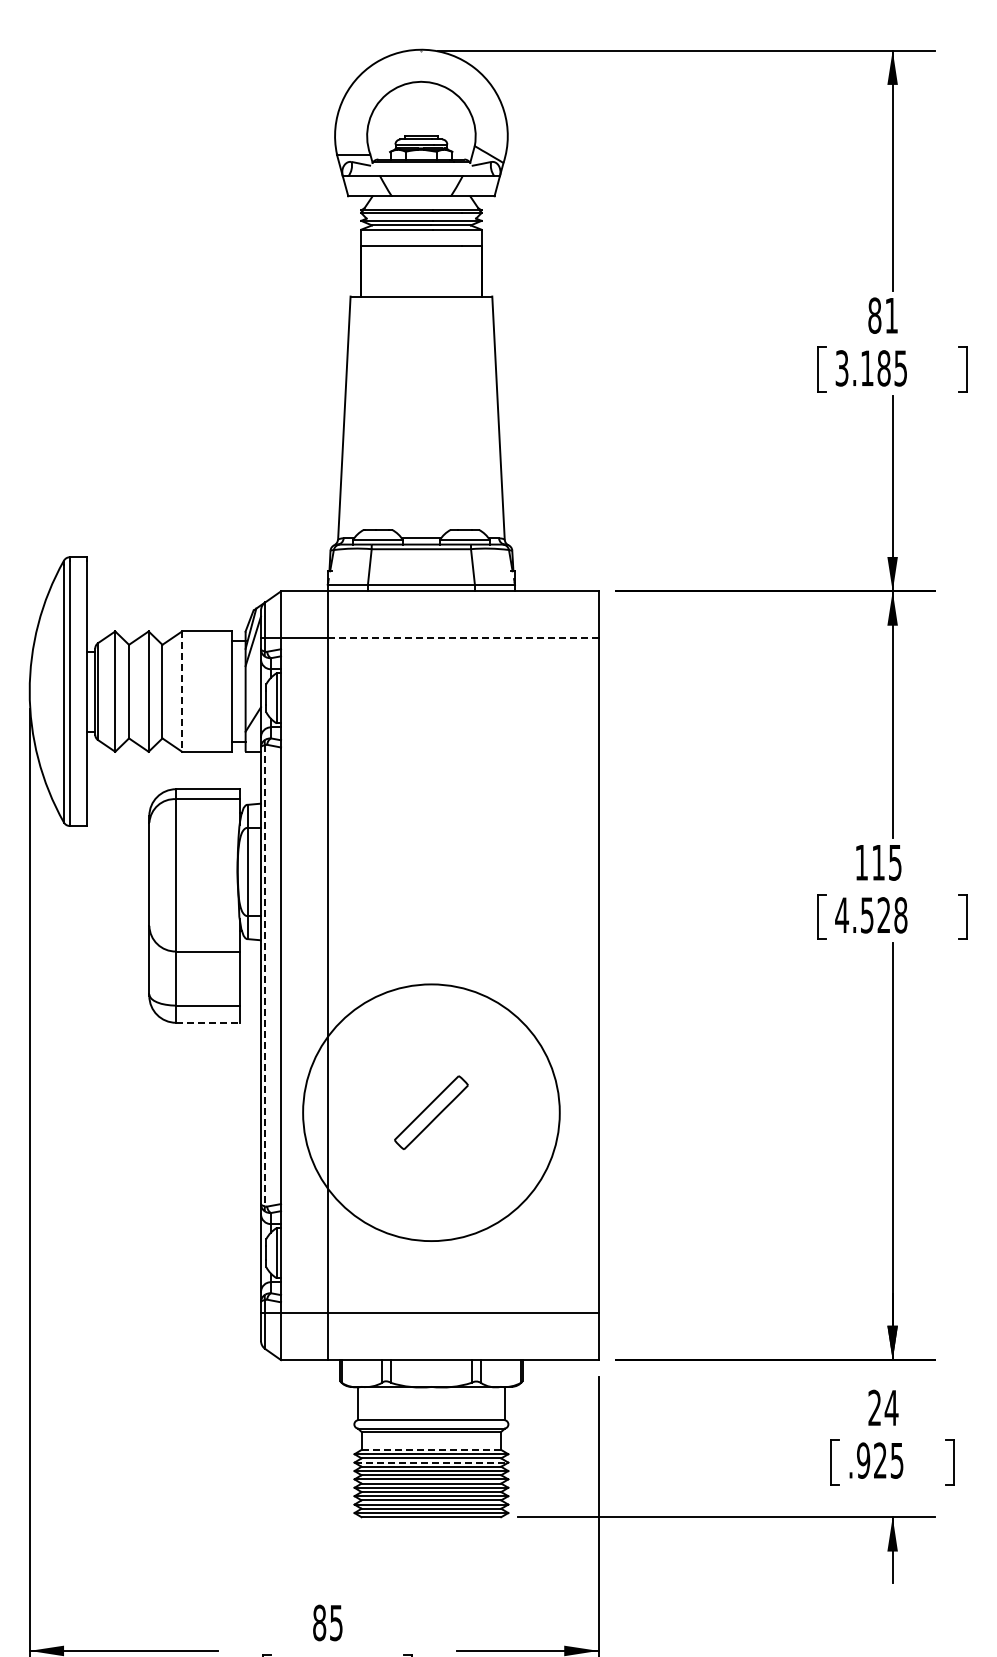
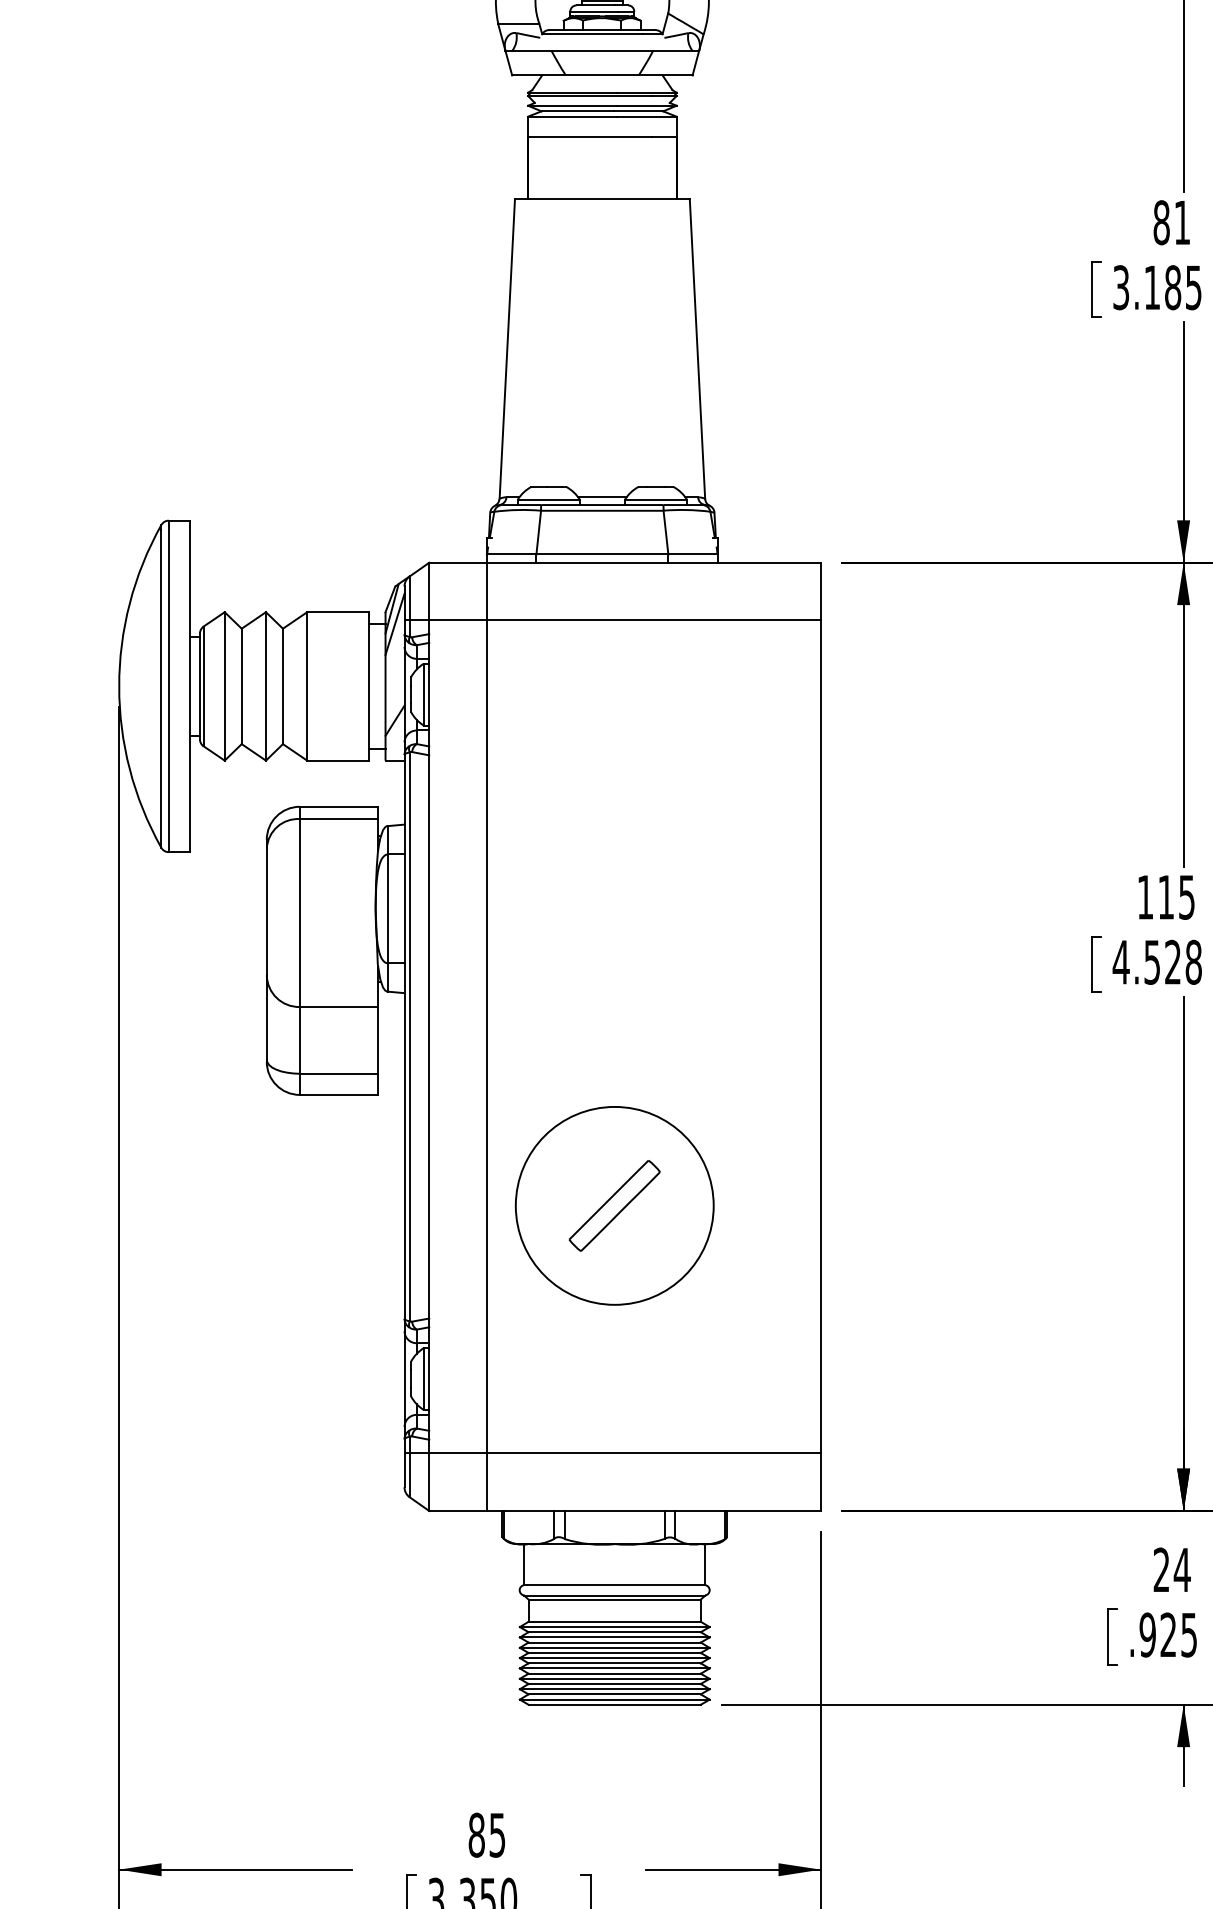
line: (462, 638) -> (653, 620), dashed -> solid
line: (182, 692) -> (307, 687), dashed -> solid
line: (265, 975) -> (410, 1036), dashed -> solid
line: (207, 1022) -> (338, 1094), dashed -> solid
circle: (431, 1112) -> (614, 1205), size x0.62
line: (431, 1449) -> (614, 1621), dashed -> solid
line: (431, 1462) -> (614, 1637), dashed -> solid

